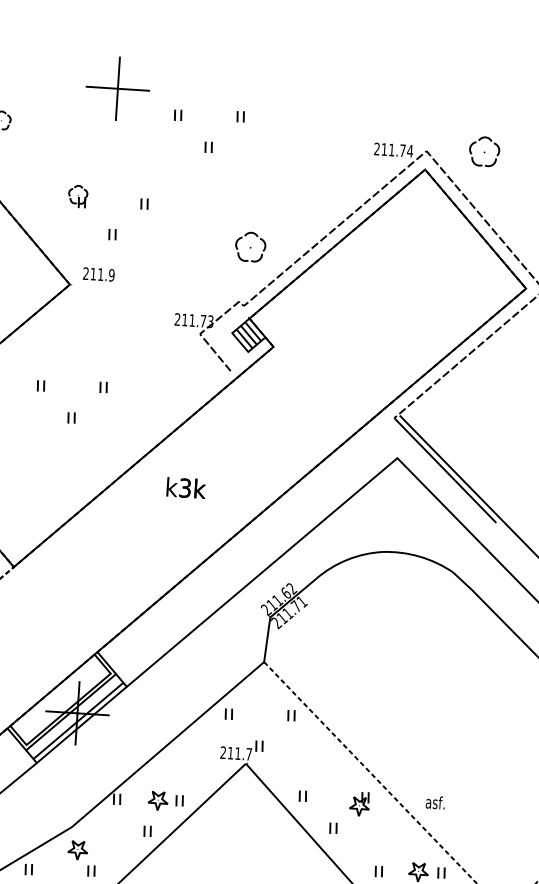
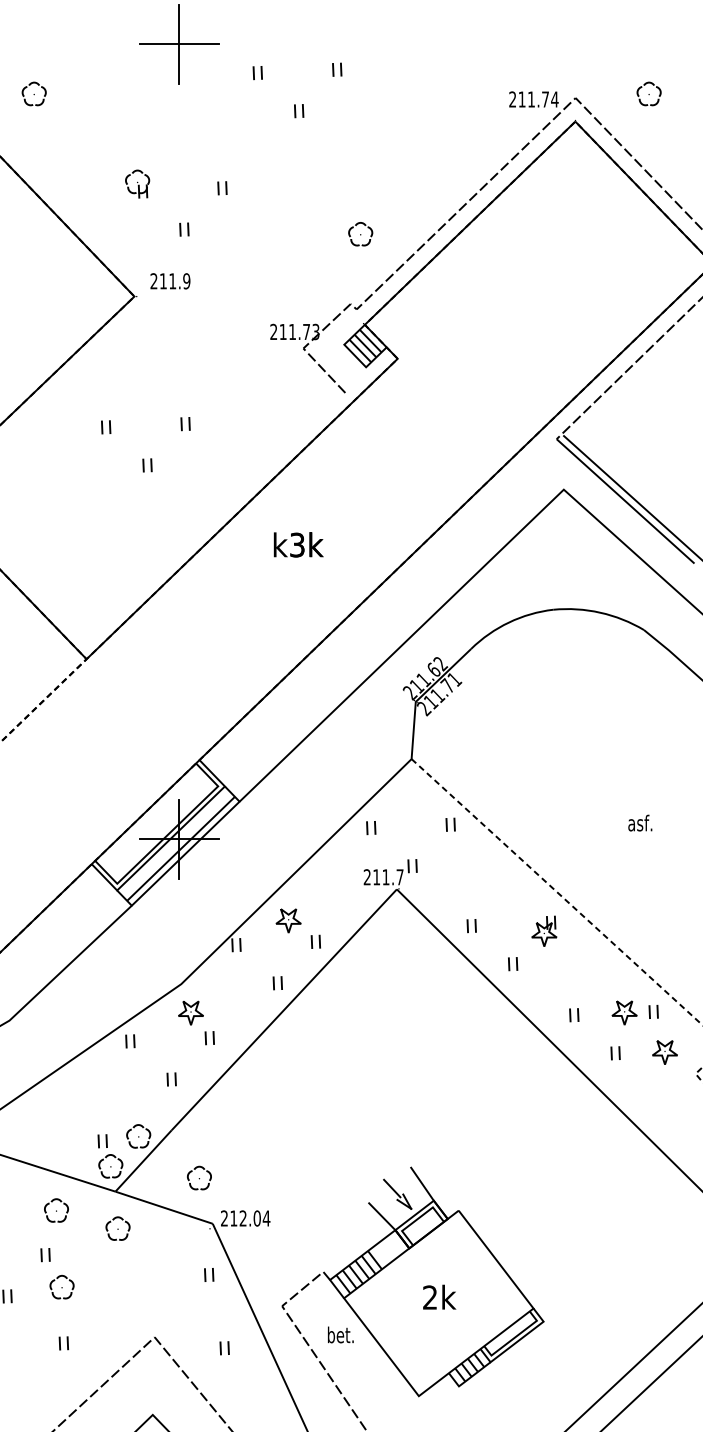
part: (484, 151) -> (648, 93), size x0.62
part: (250, 247) -> (360, 234), size x0.62
part: (158, 800) -> (288, 920), moved
text: (435, 802) -> (640, 822), moved

